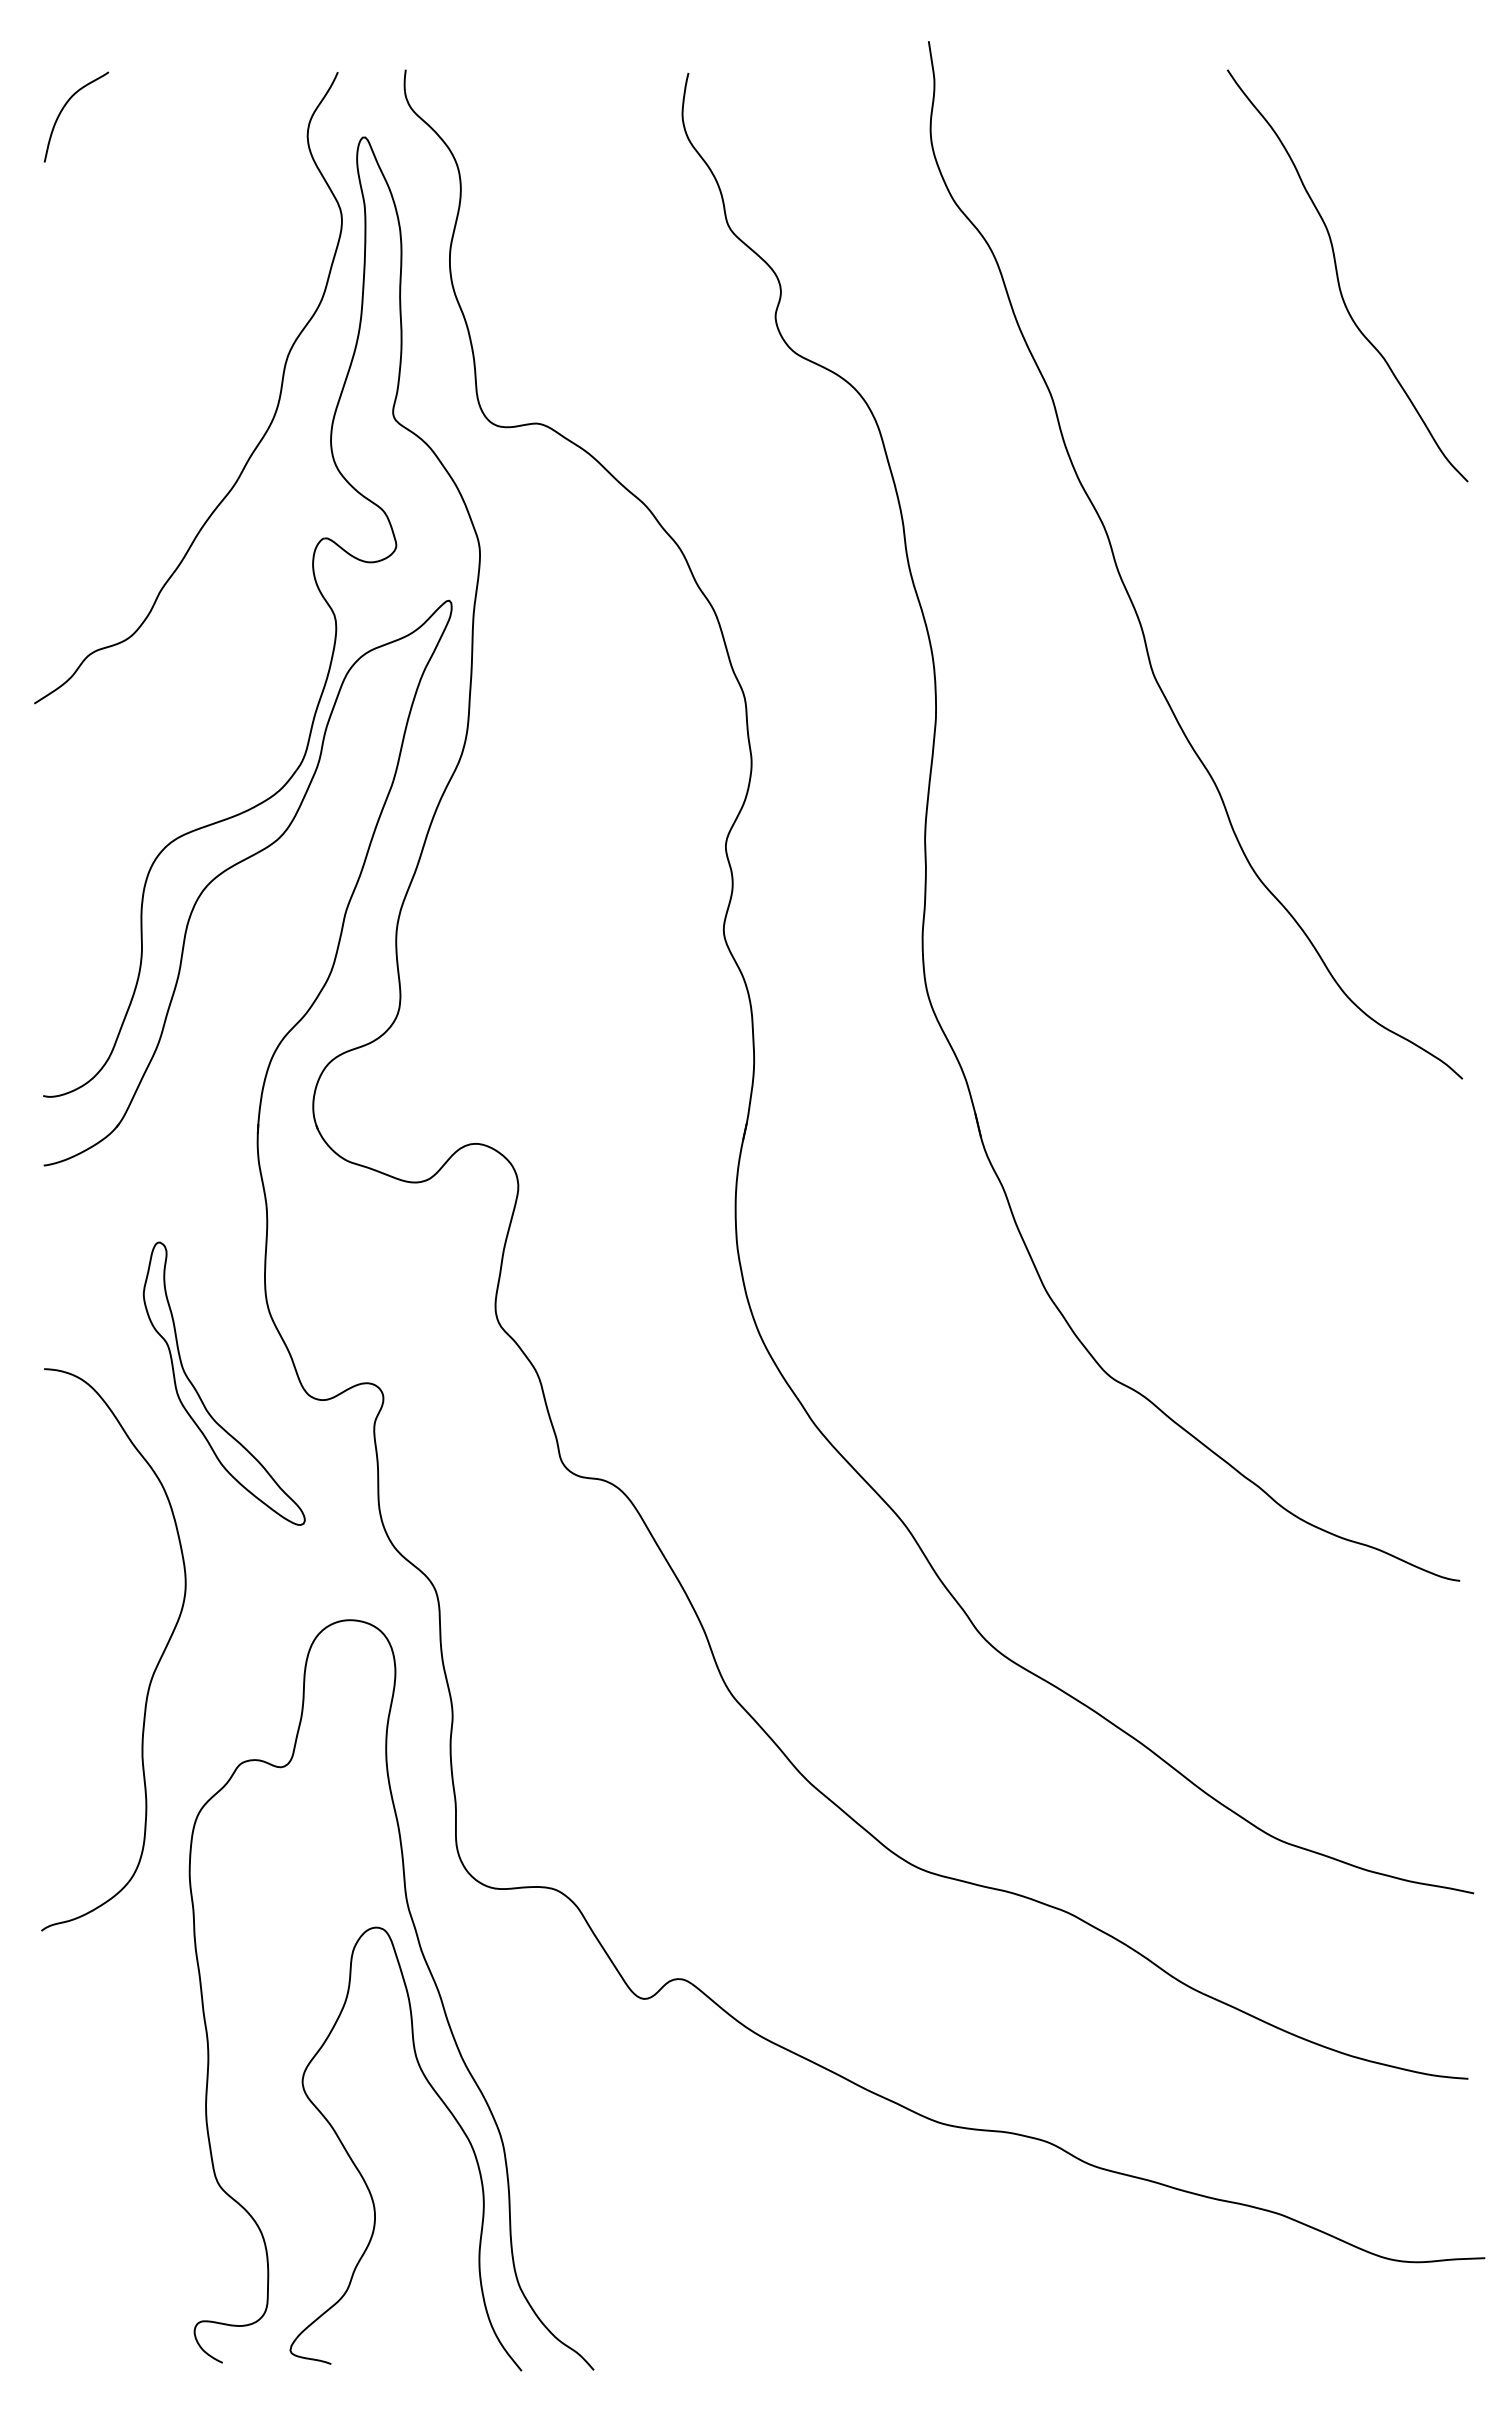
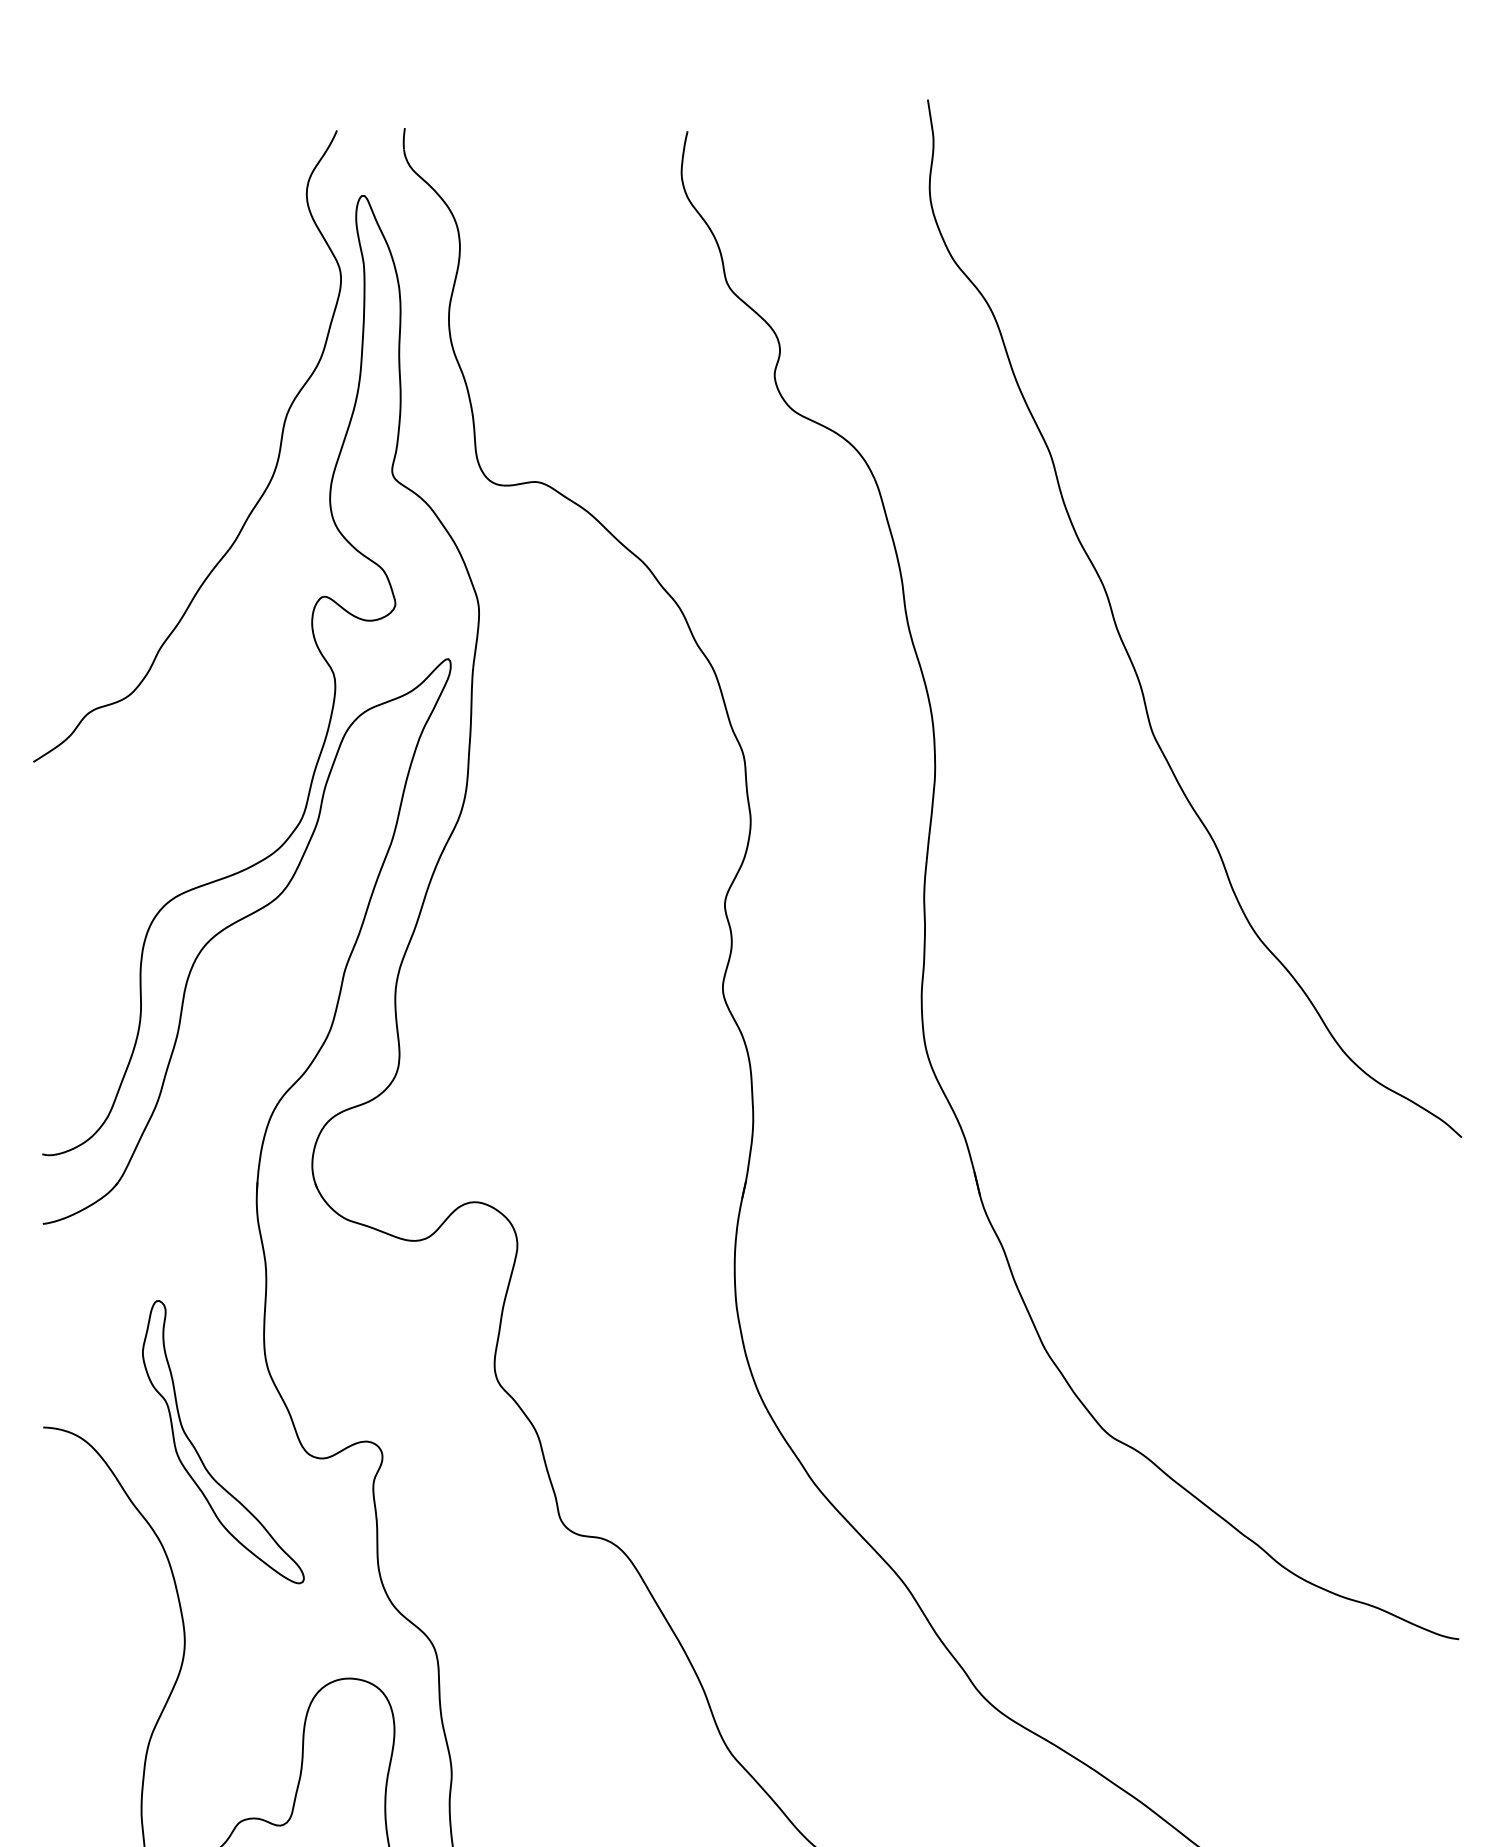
curve: (63, 109) -> (62, 167), removed
curve: (1338, 275) -> (1337, 333), removed

